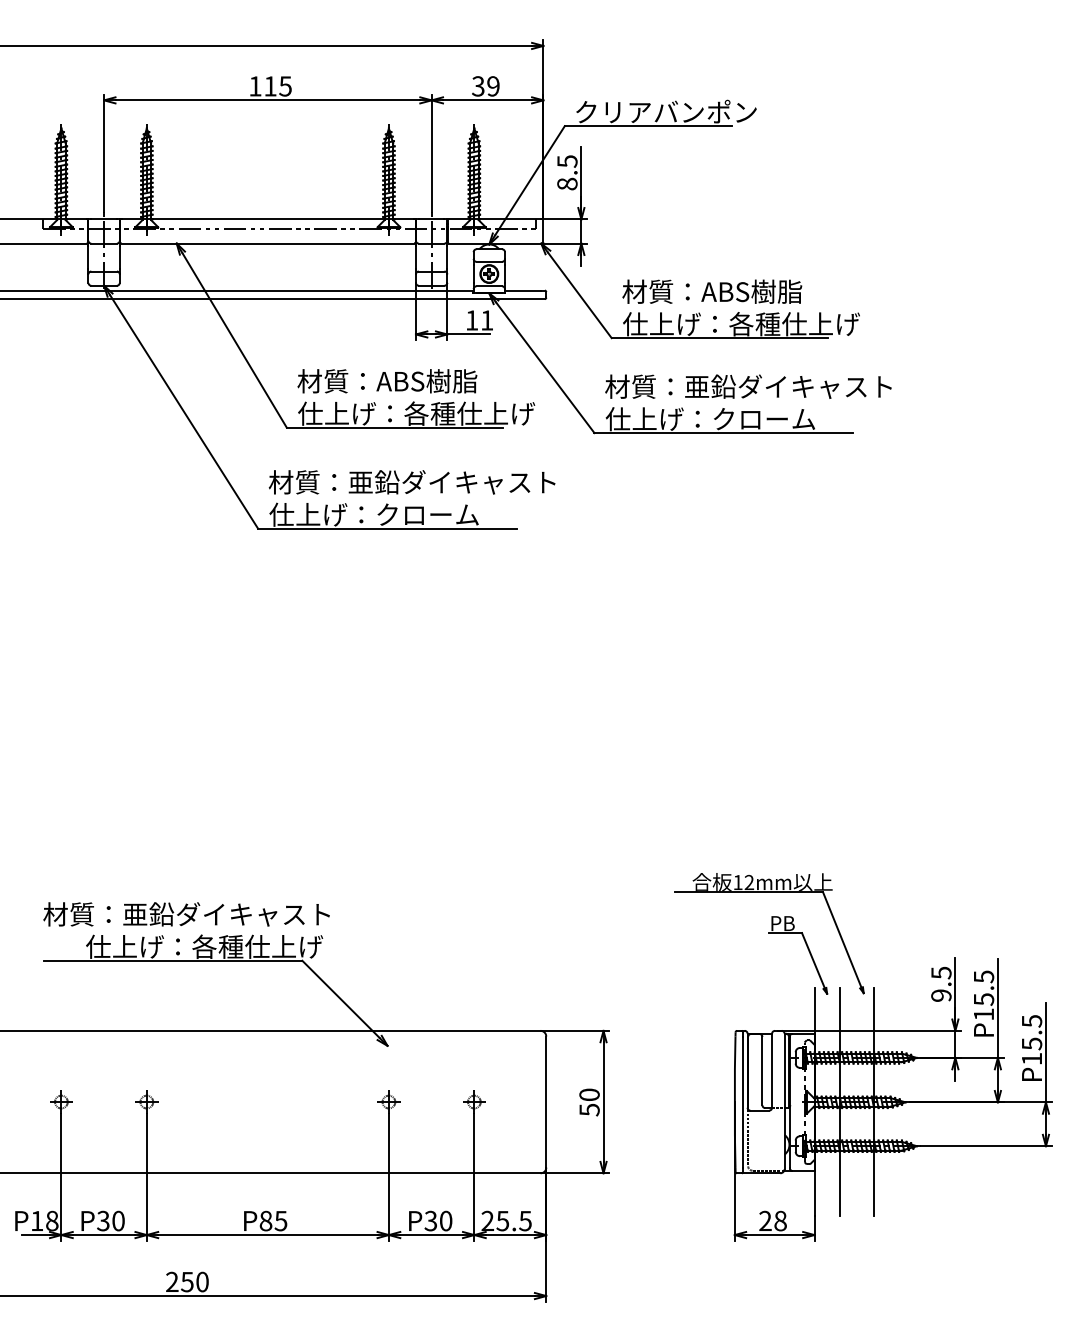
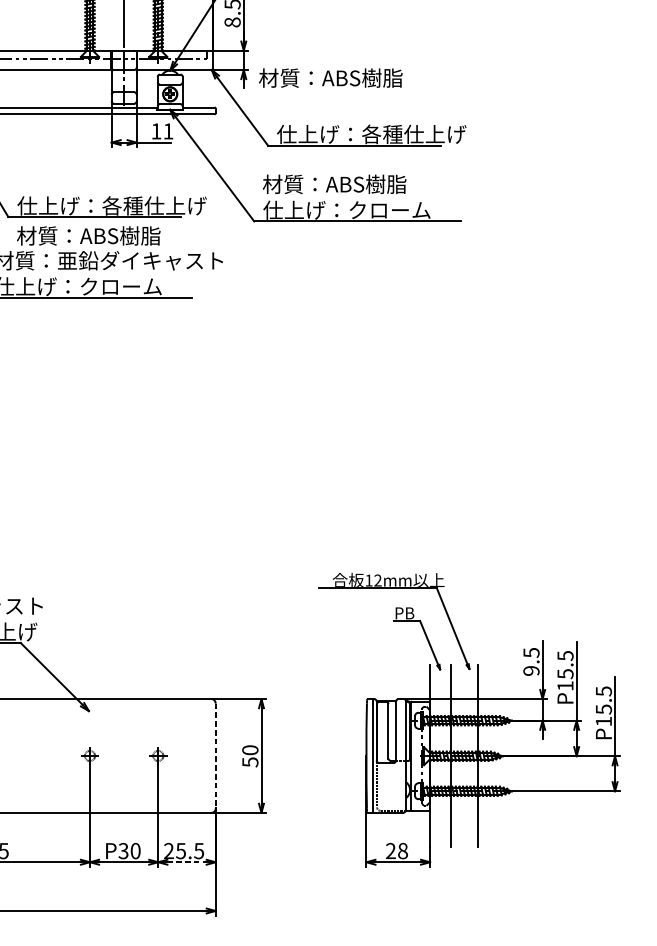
text: (712, 291) -> (330, 77), moved
text: (387, 381) -> (88, 236), moved
text: (787, 386) -> (408, 184), 材質：亜鉛ダイキャスト -> 材質：ABS樹脂
line: (546, 1102) -> (215, 756), solid -> dashed
line: (510, 1235) -> (187, 862), solid -> dashed

